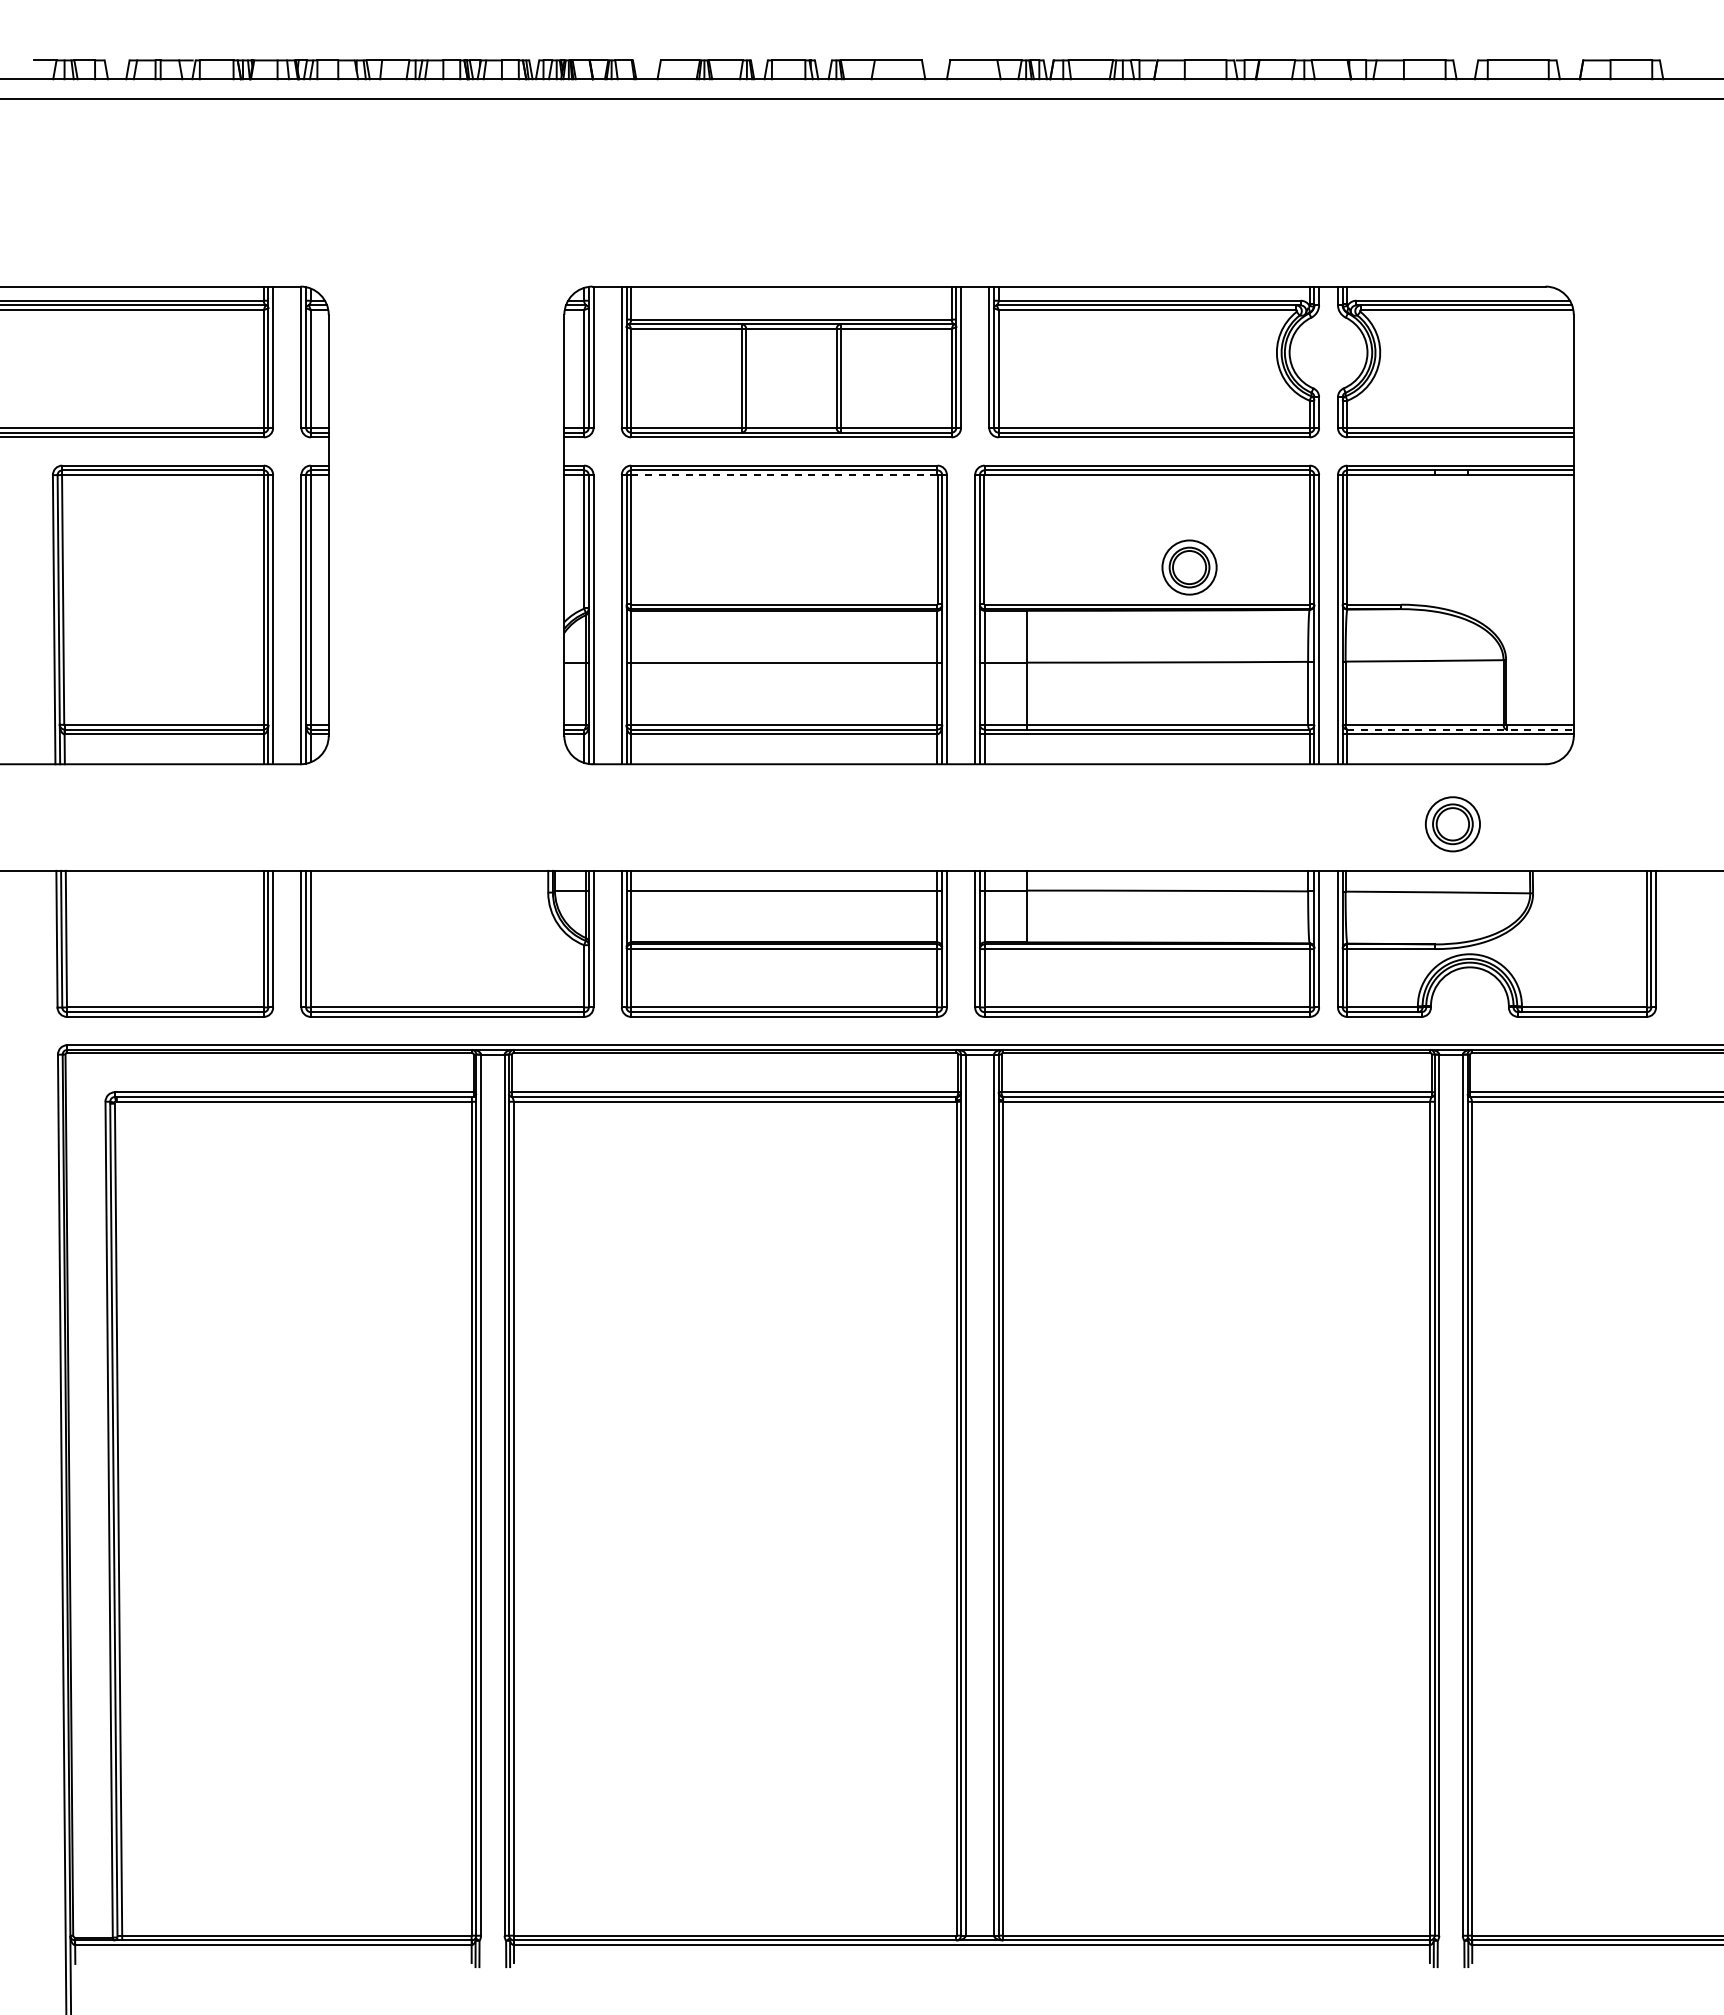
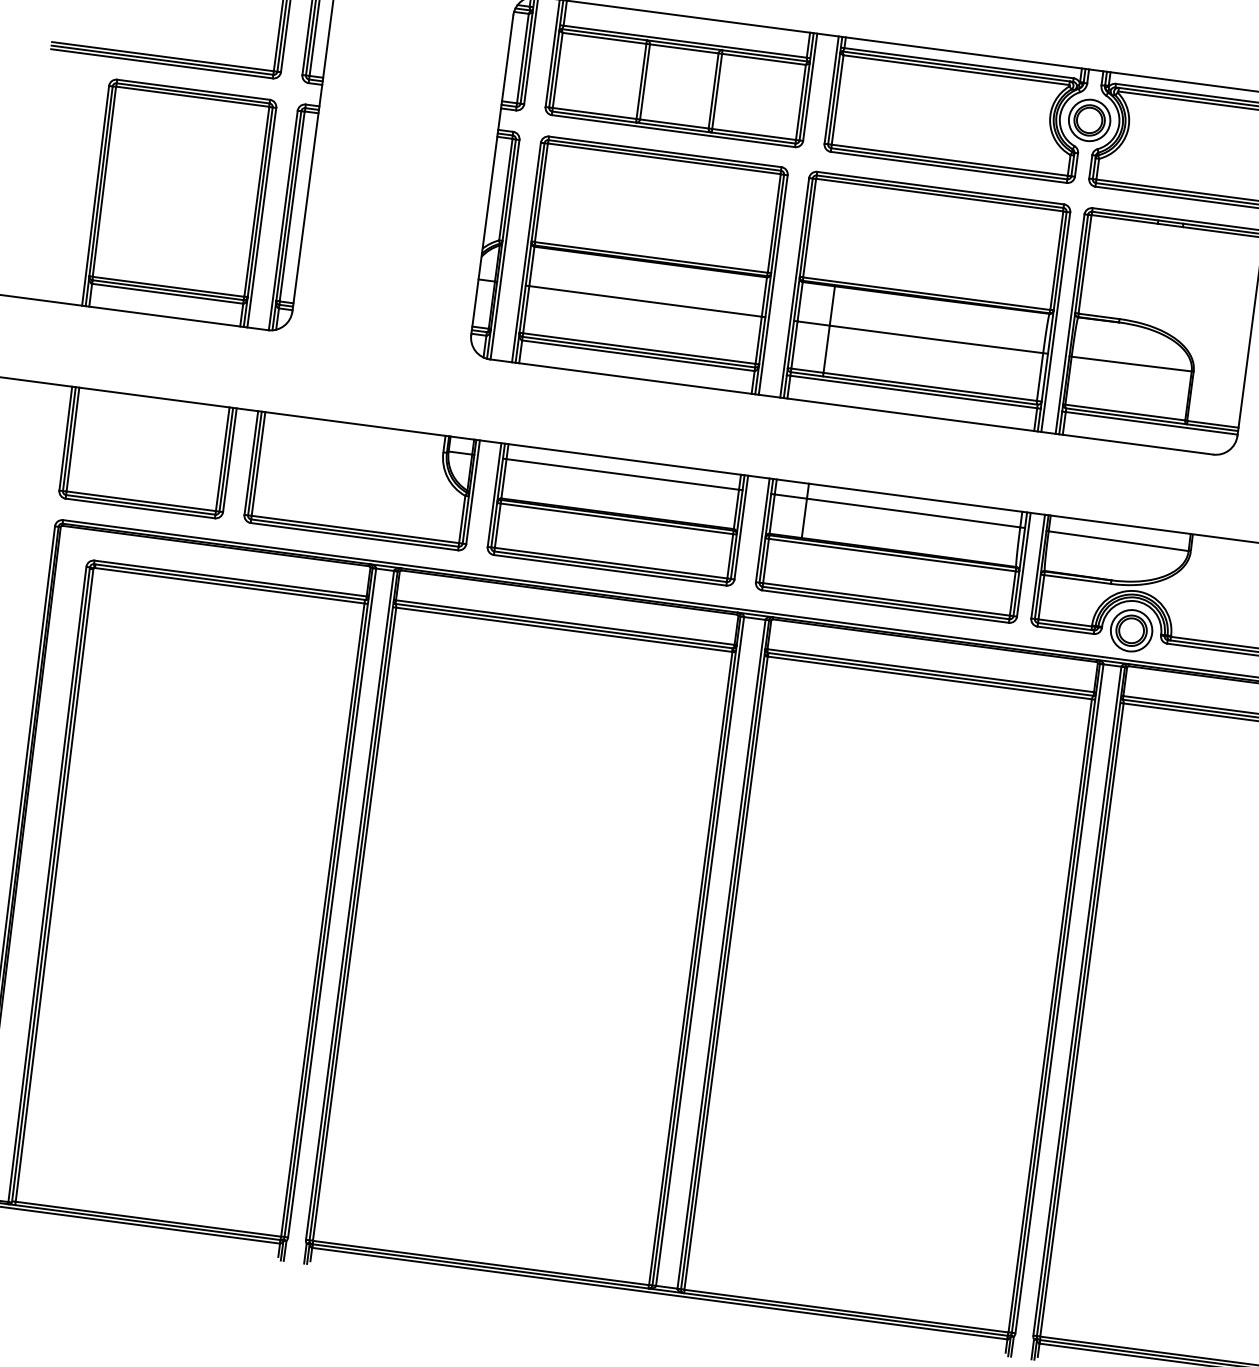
line: (783, 474) -> (663, 158), dashed -> solid
part: (1189, 567) -> (1089, 120), moved
line: (1461, 729) -> (1152, 419), dashed -> solid
part: (1452, 824) -> (1131, 630), moved

